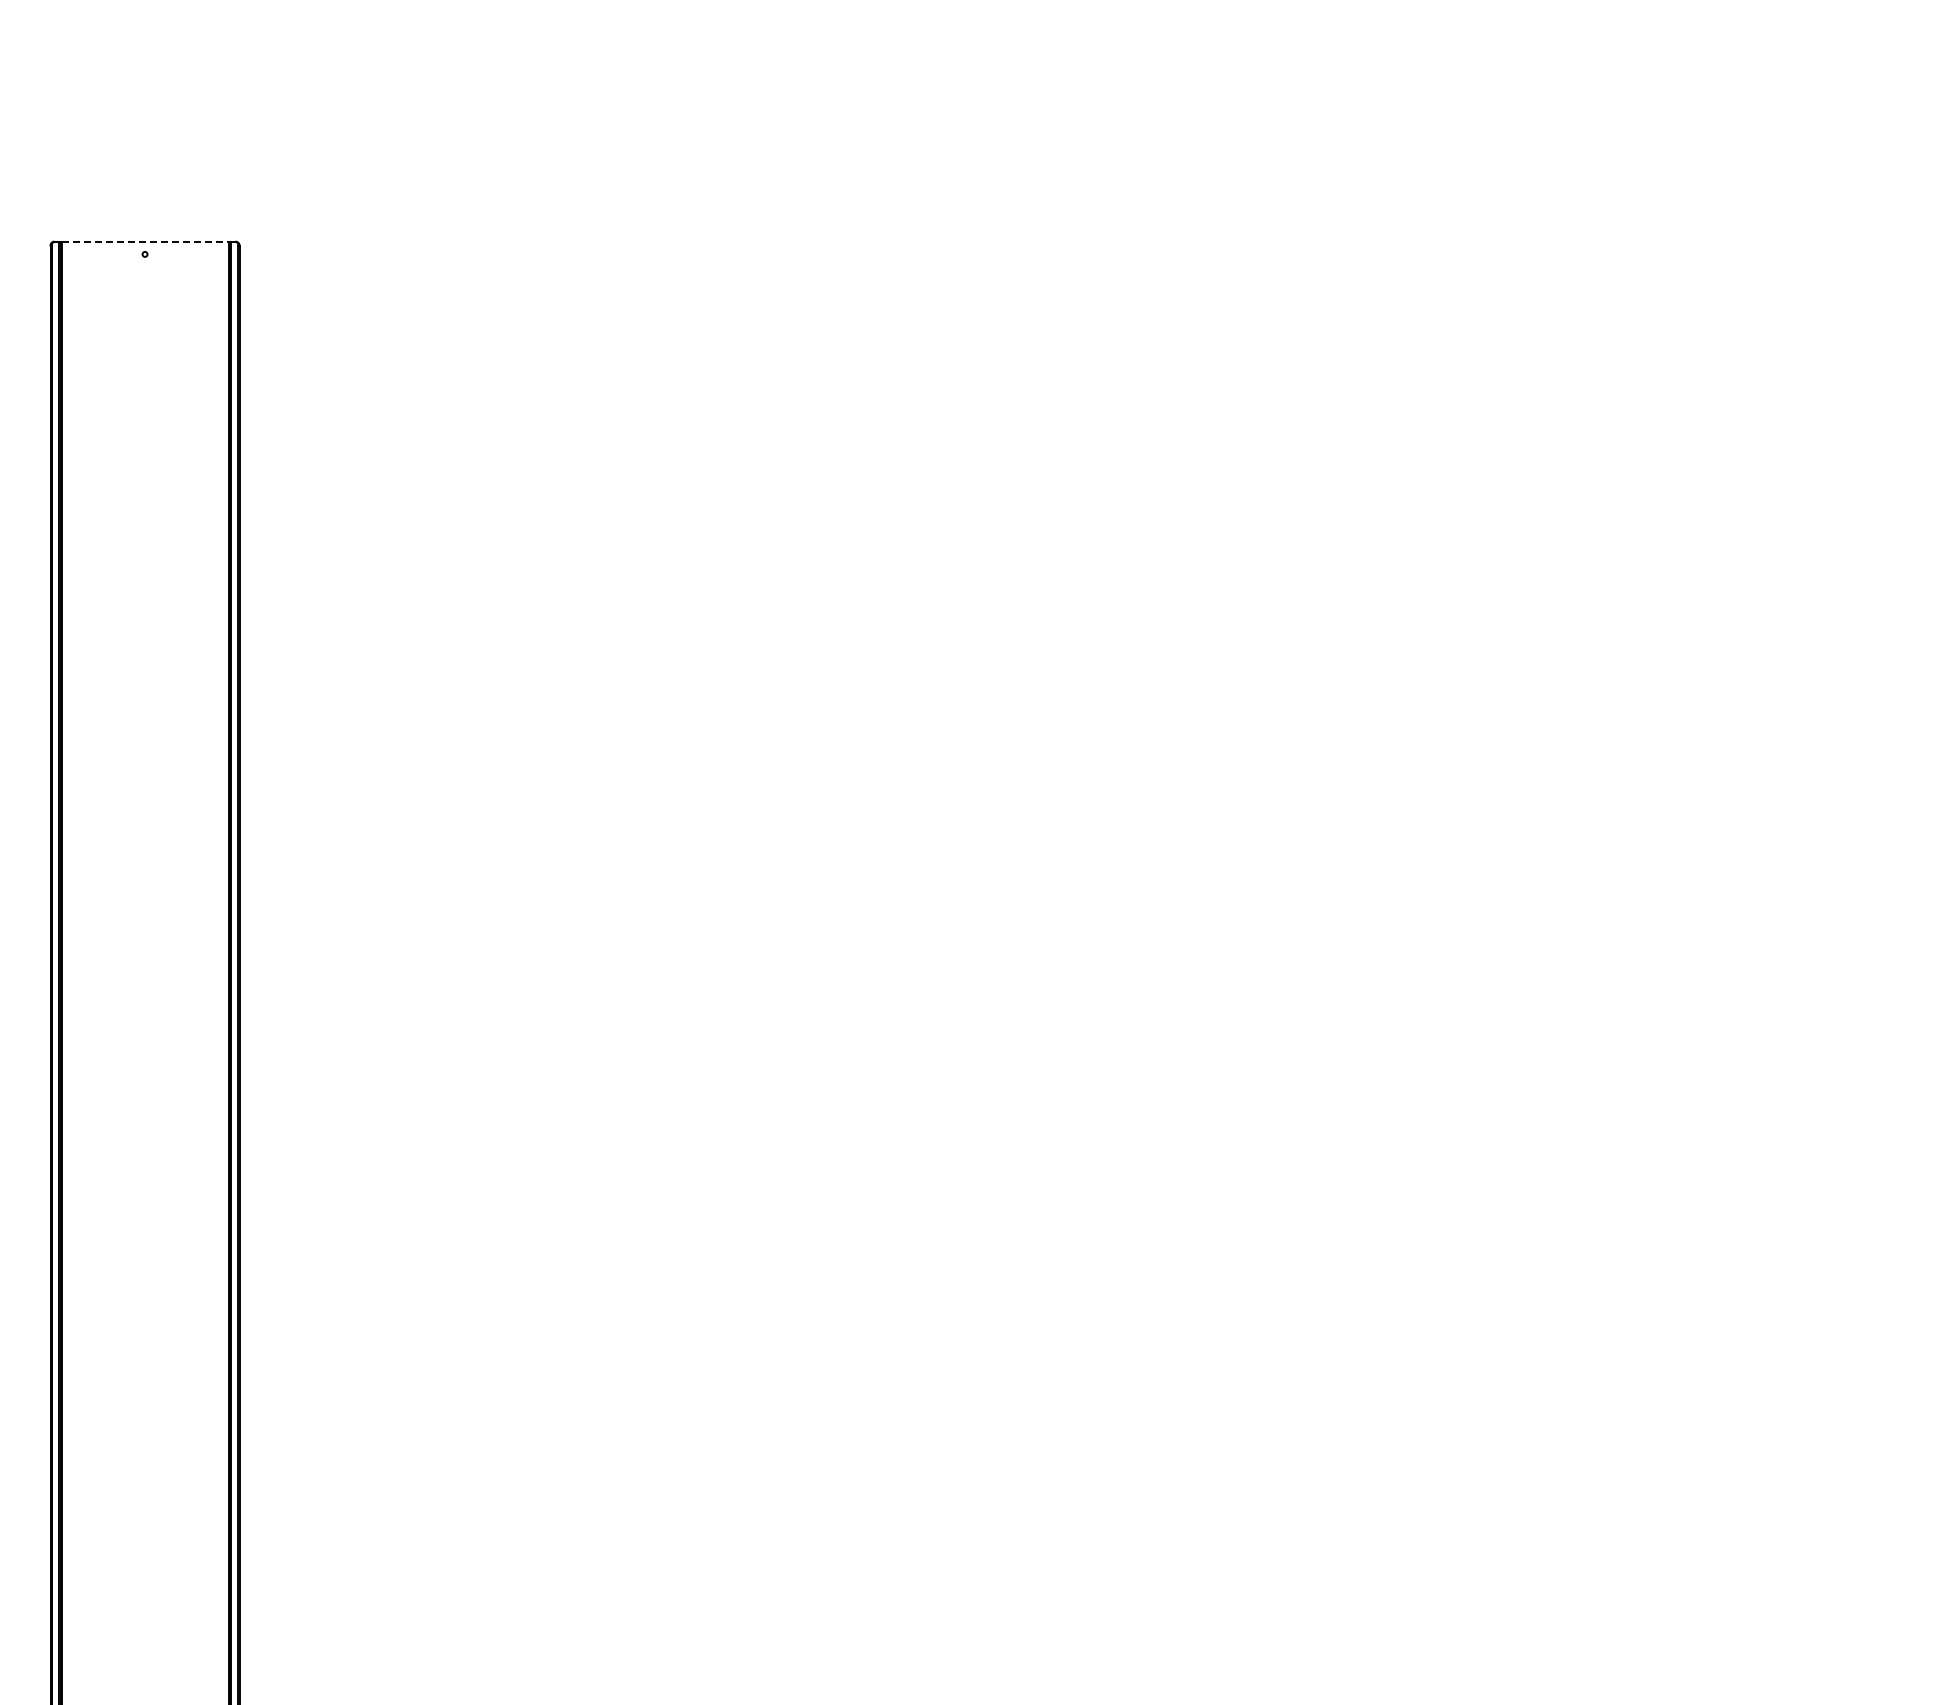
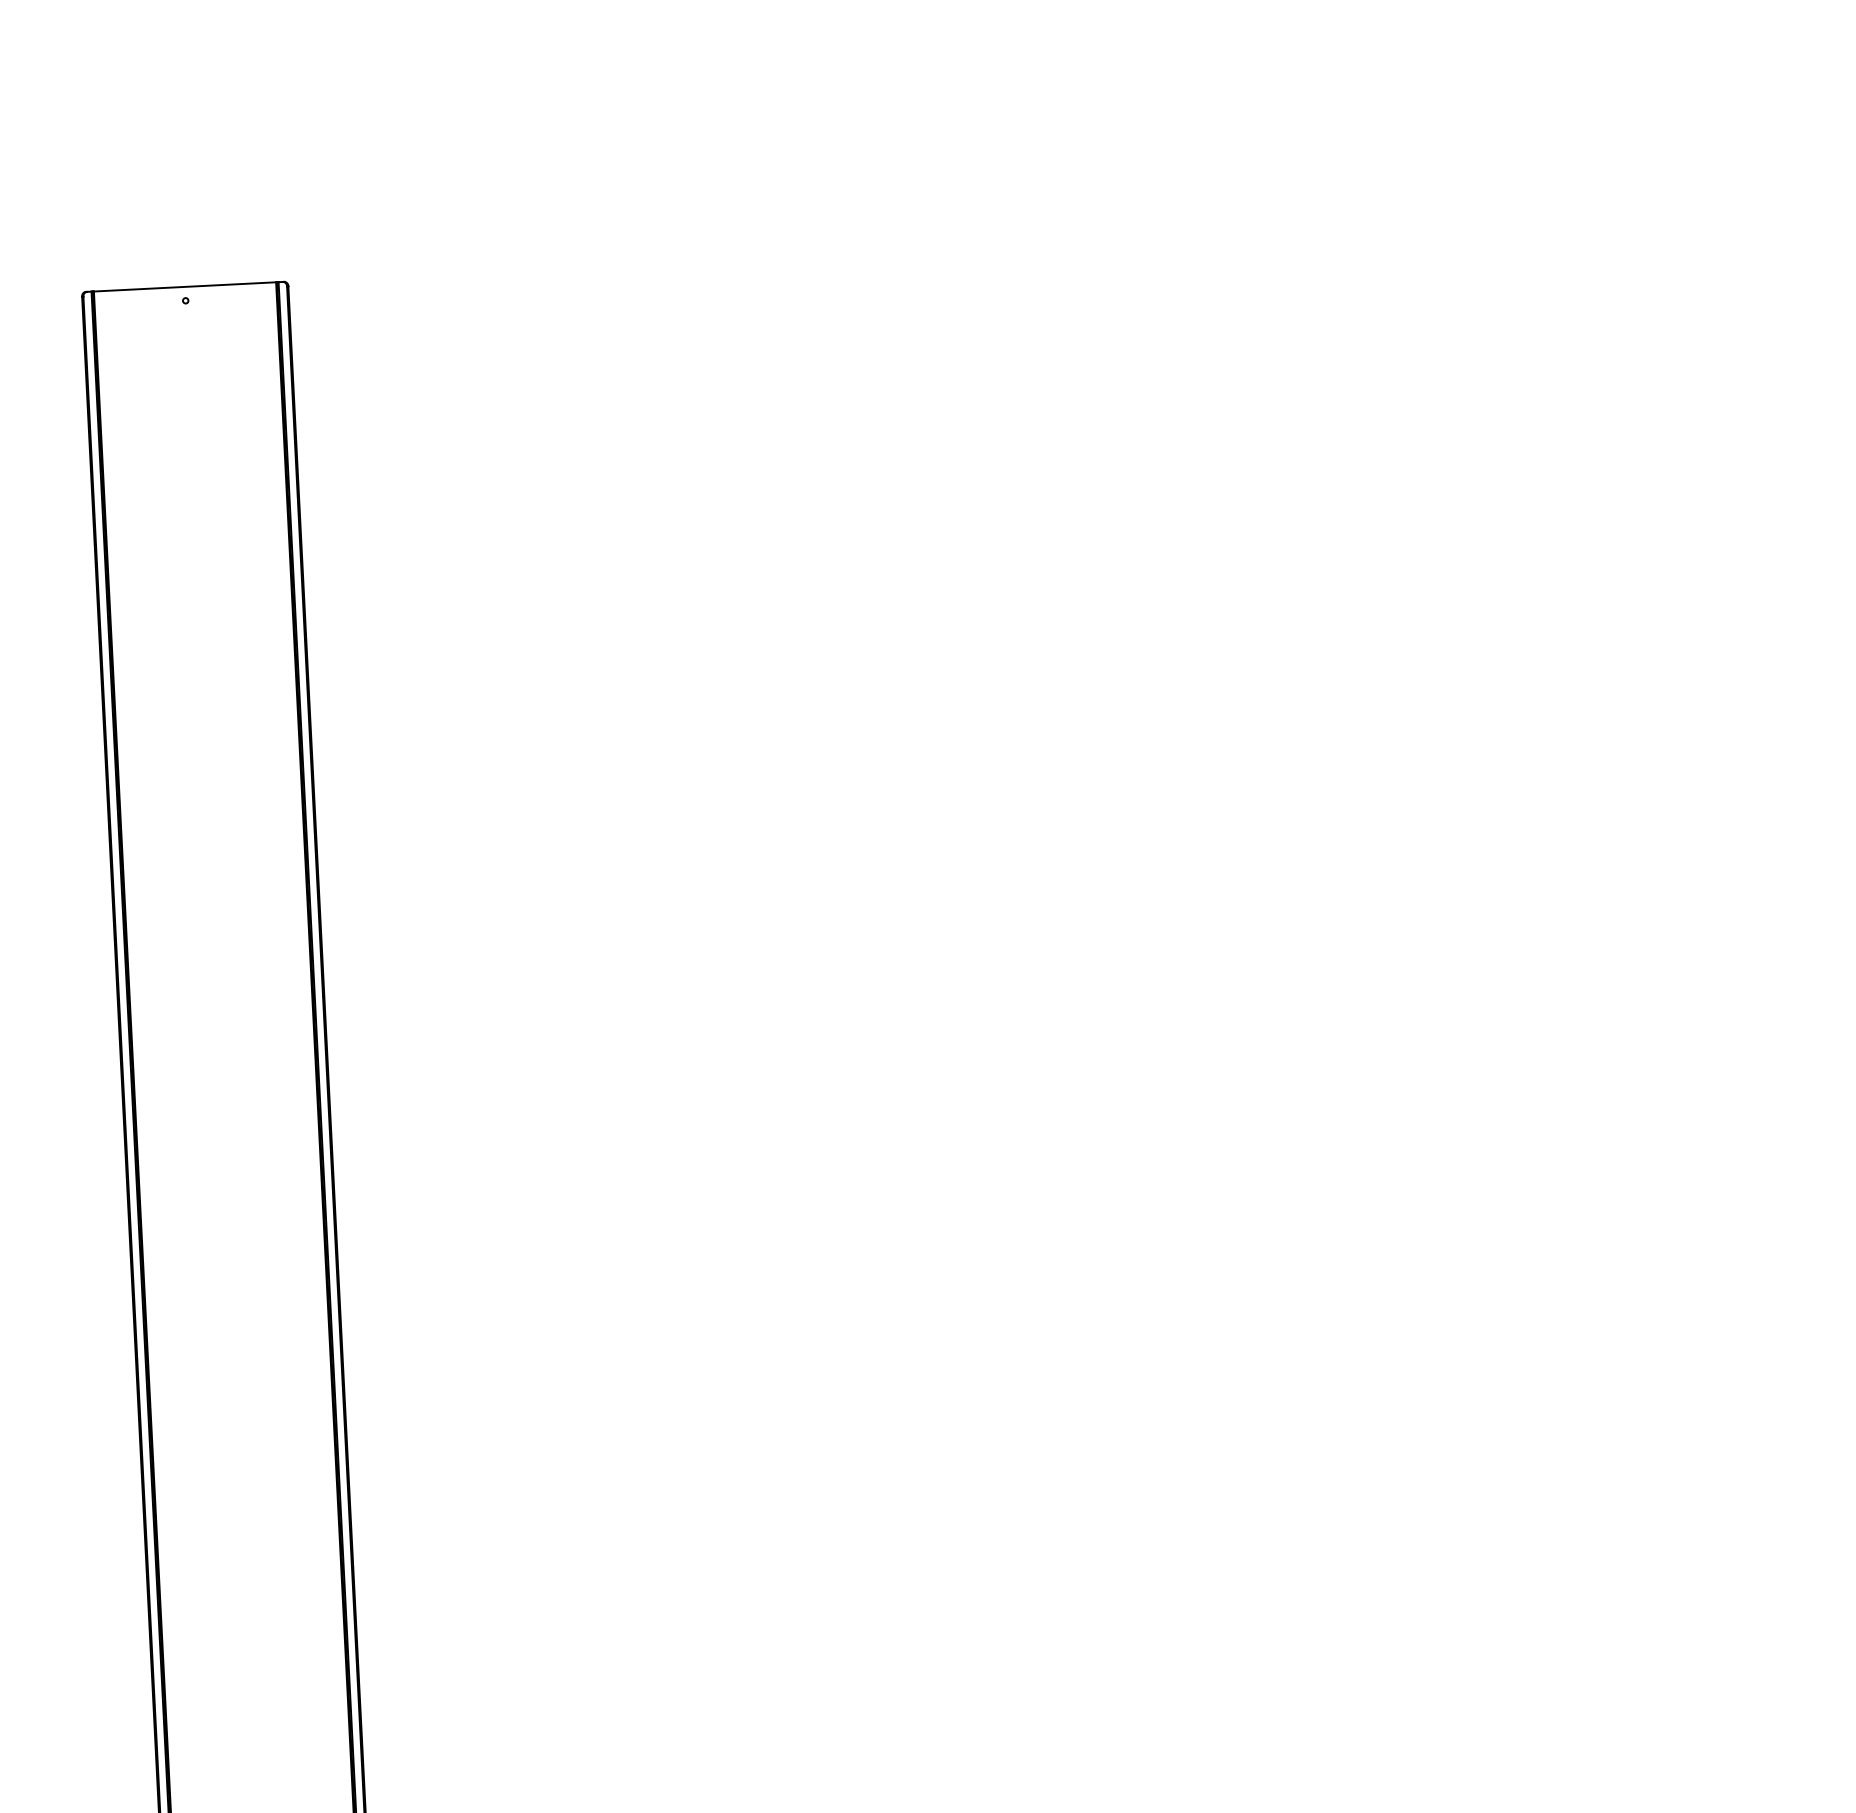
line: (145, 241) -> (185, 286), dashed -> solid

